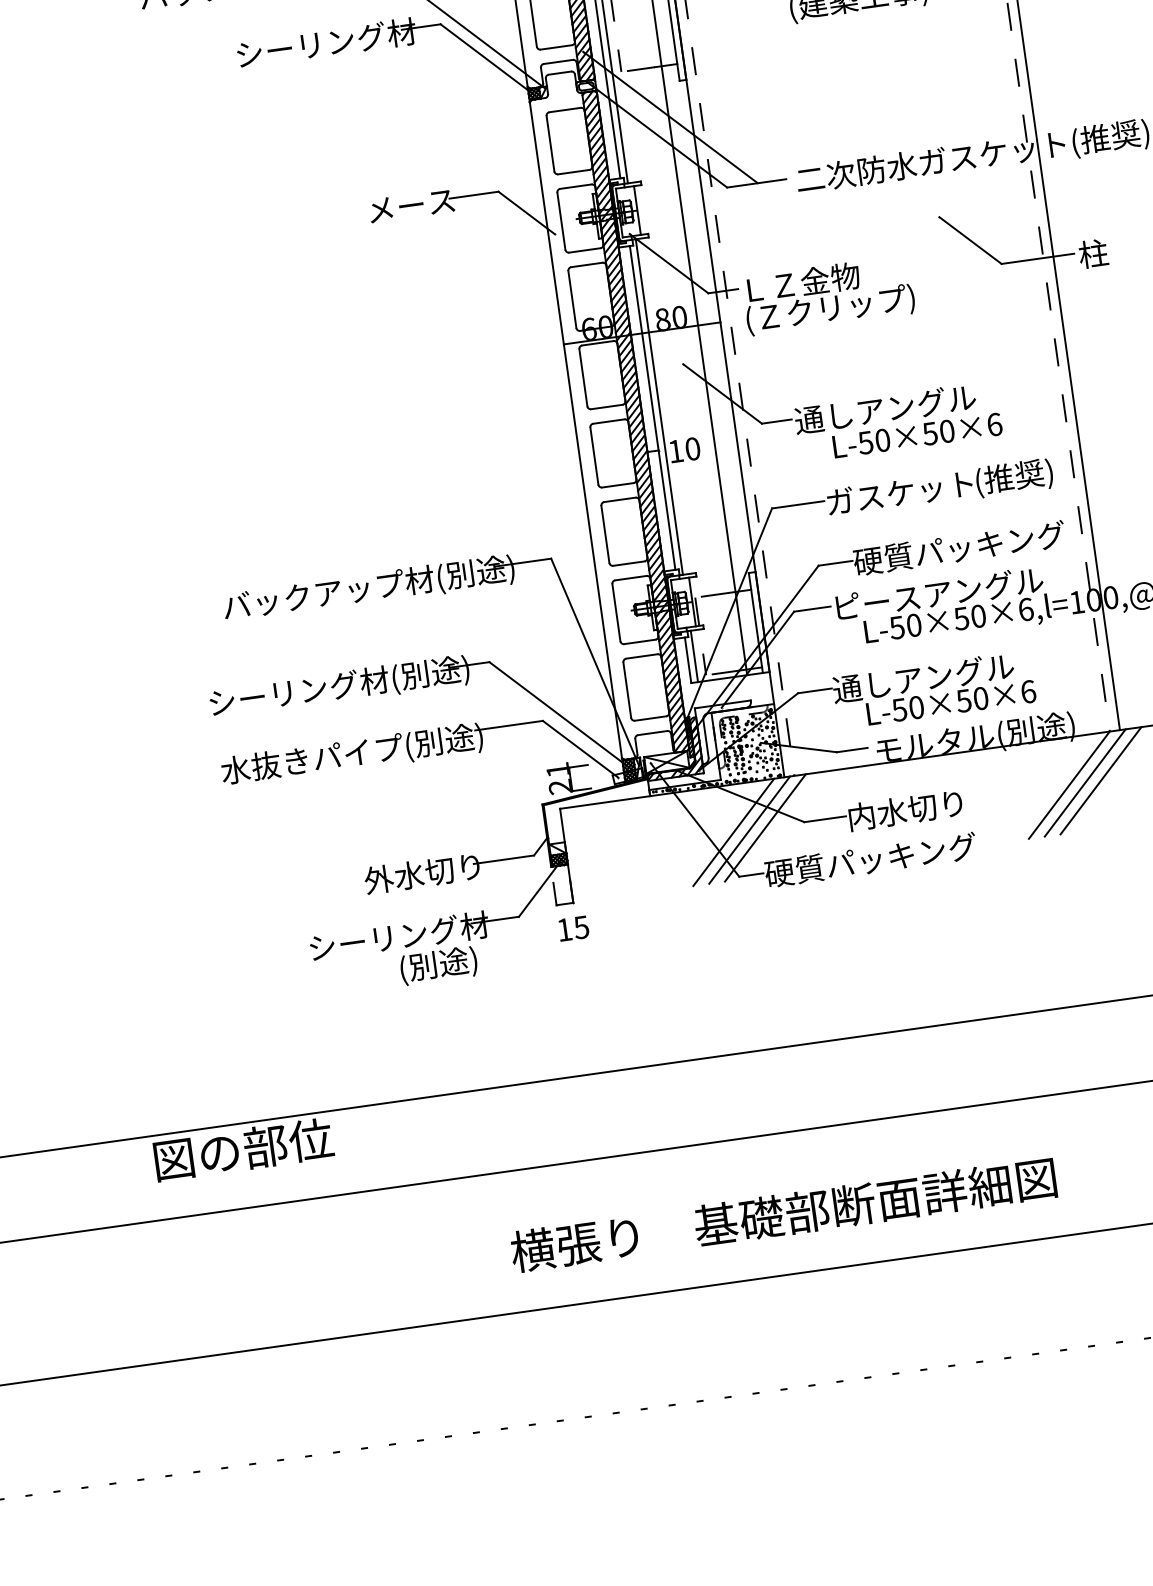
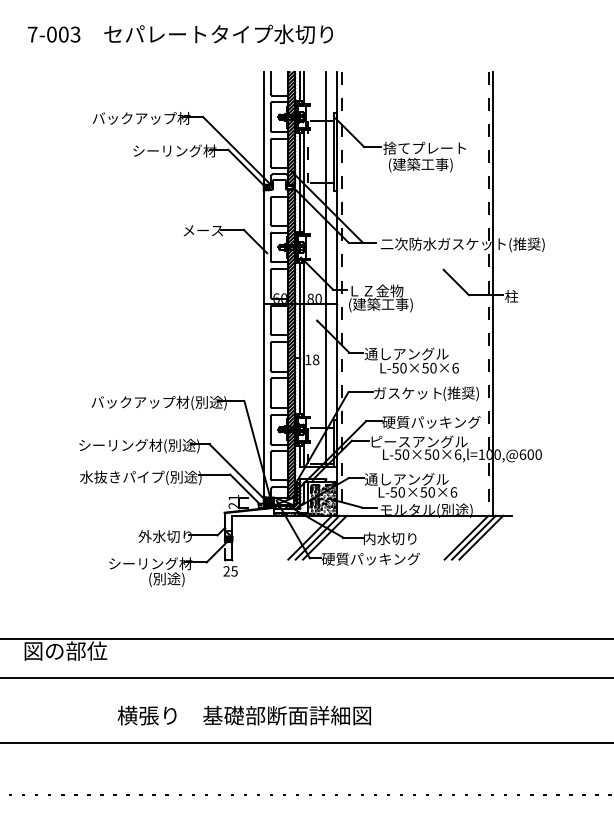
text: (835, 307) -> (390, 304), (Ｚクリップ) -> (建築工事)
text: (693, 448) -> (316, 359), 10 -> 18
text: (564, 930) -> (226, 571), 15 -> 25
text: (781, 1214) -> (243, 715), moved

